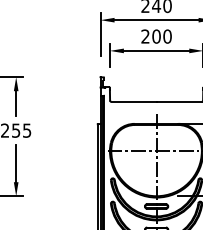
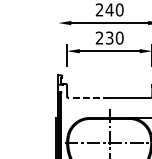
line: (100, 34) -> (58, 36), removed
text: (156, 36) -> (109, 38), 200 -> 230
line: (134, 101) -> (89, 97), solid -> dashed

